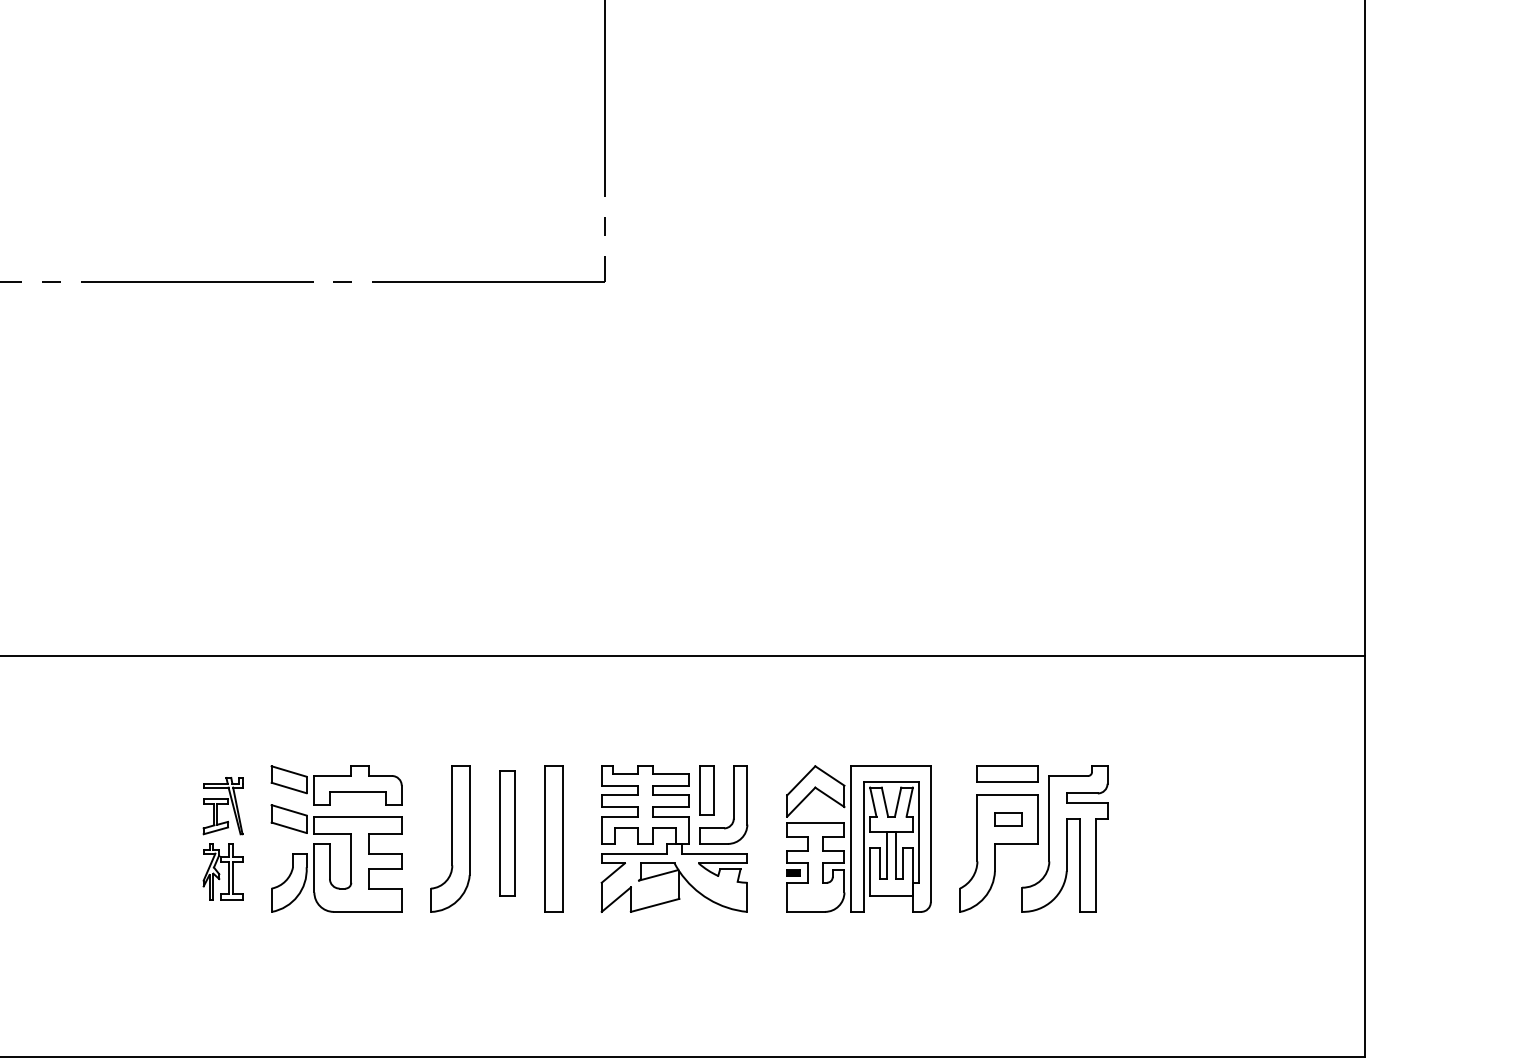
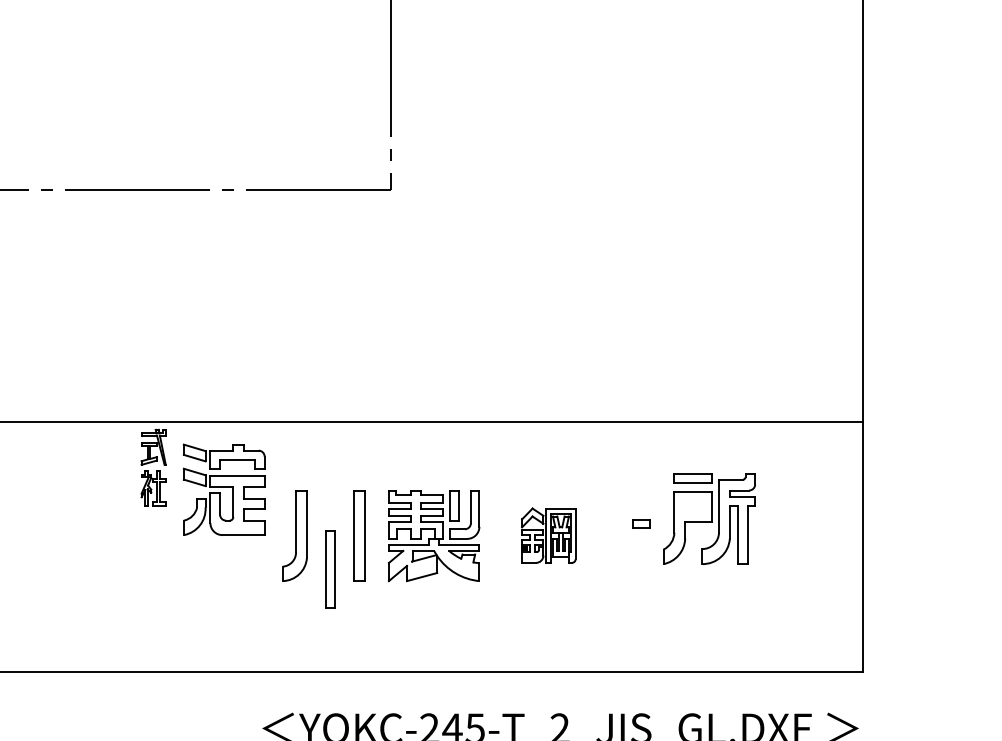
part: (507, 833) -> (330, 569), moved
part: (222, 838) -> (153, 467), moved
part: (335, 838) -> (223, 489), moved
part: (858, 838) -> (548, 535), size x0.6
part: (1034, 838) -> (709, 518), moved

